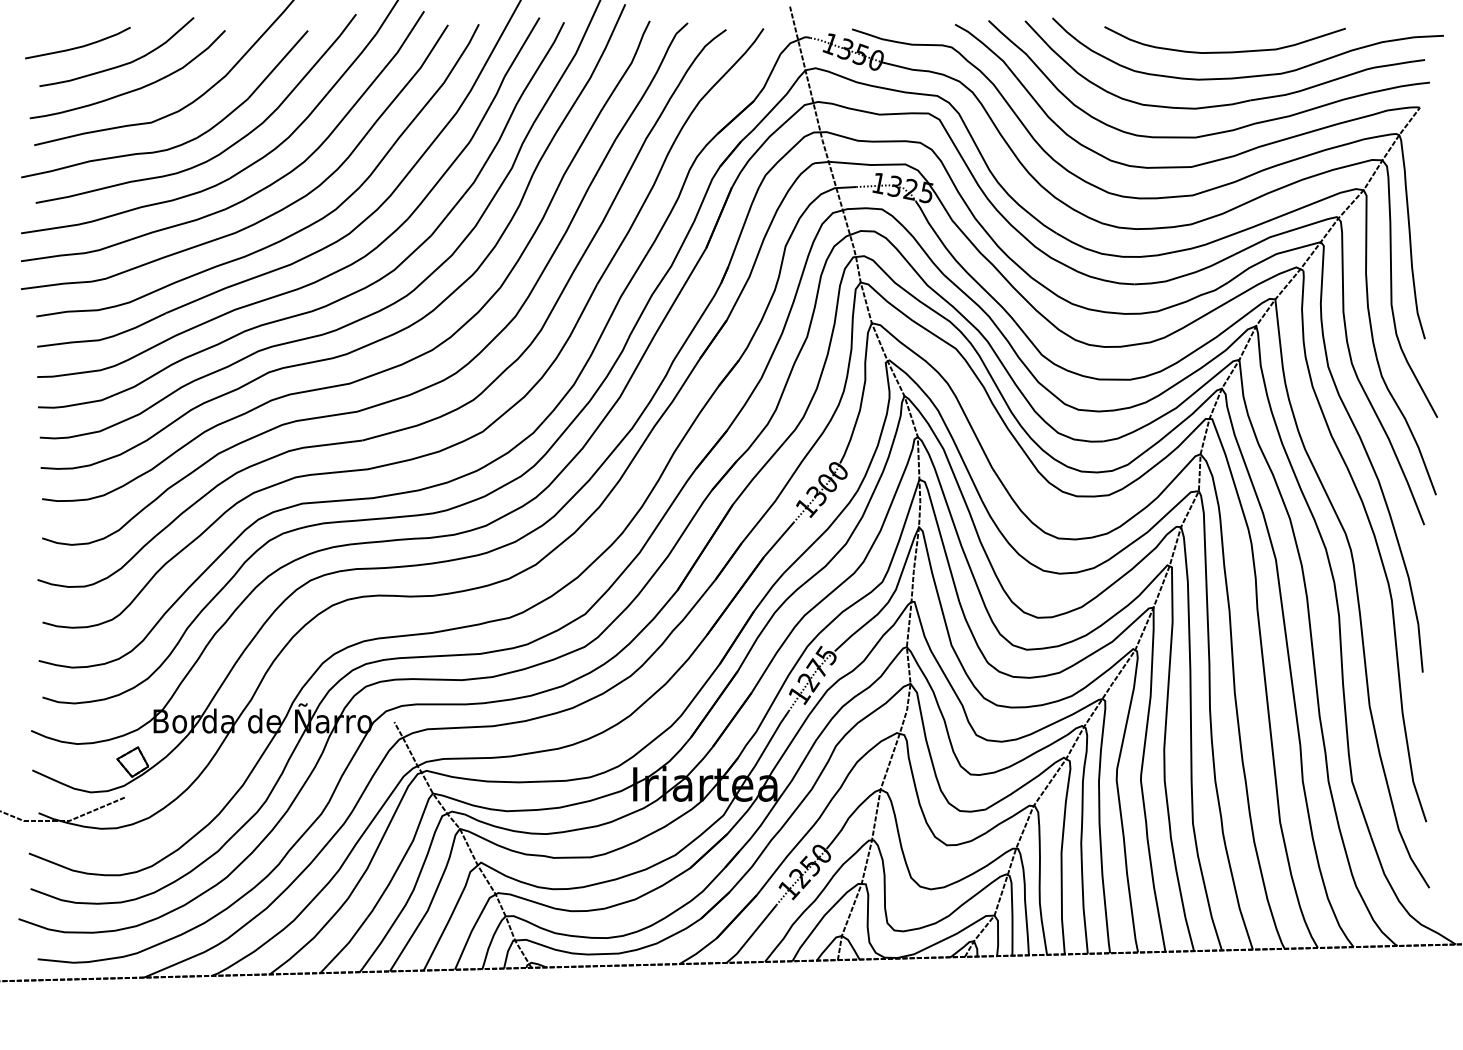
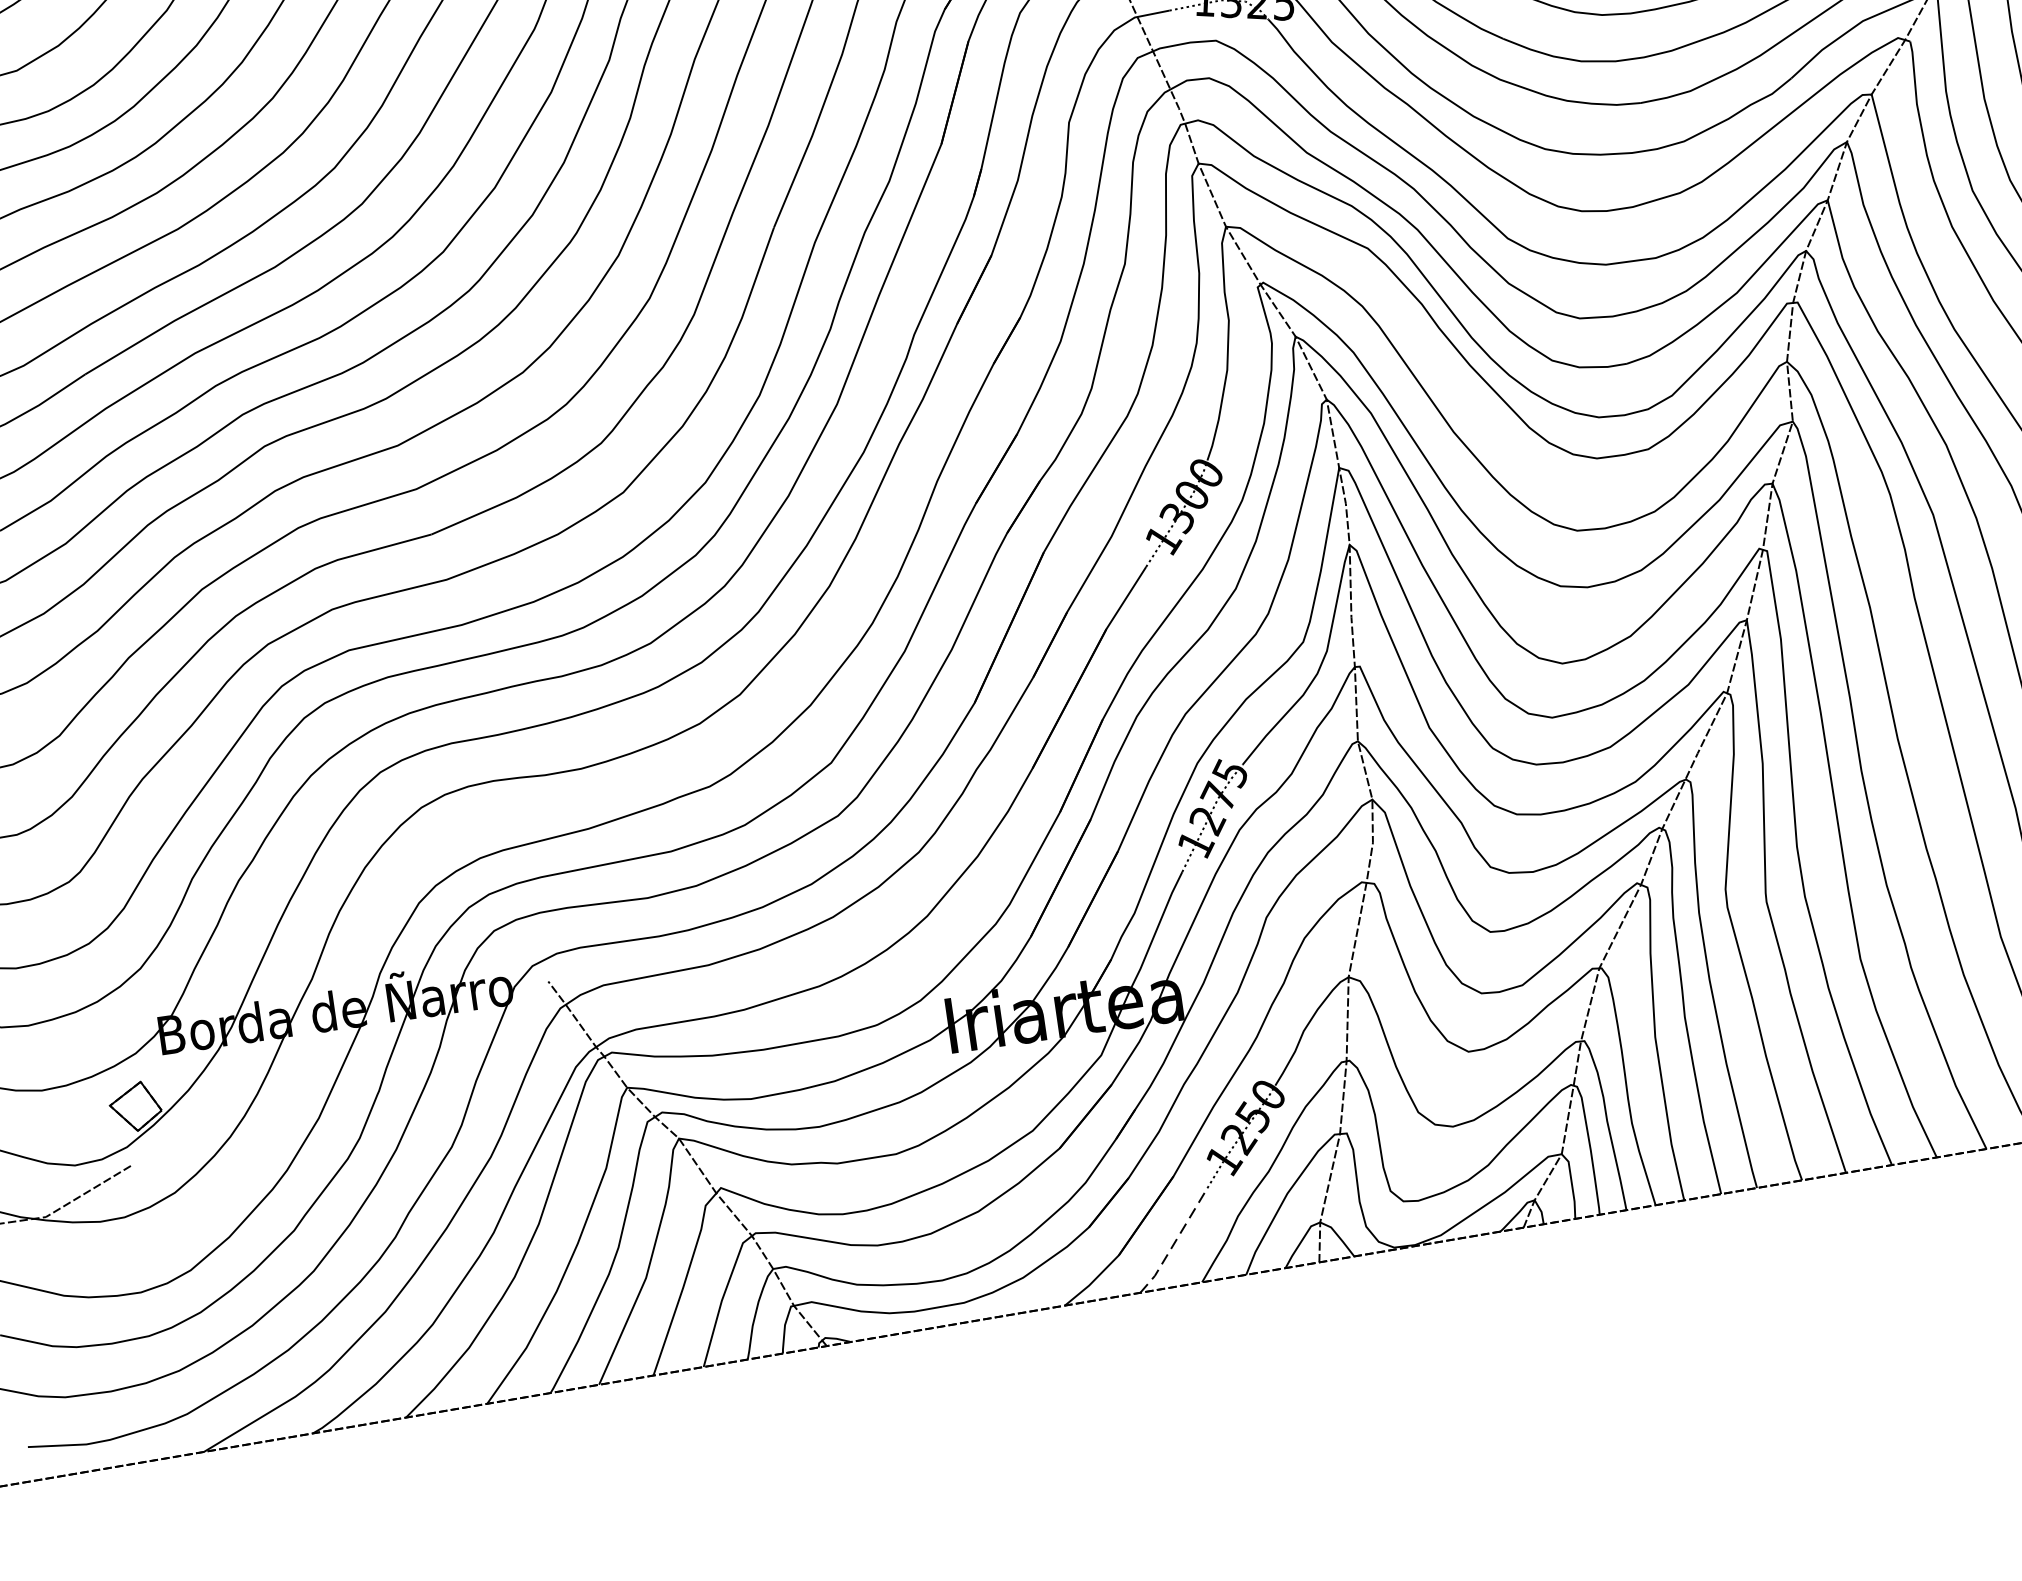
line: (751, 935) -> (1174, 1242), solid -> dashed

